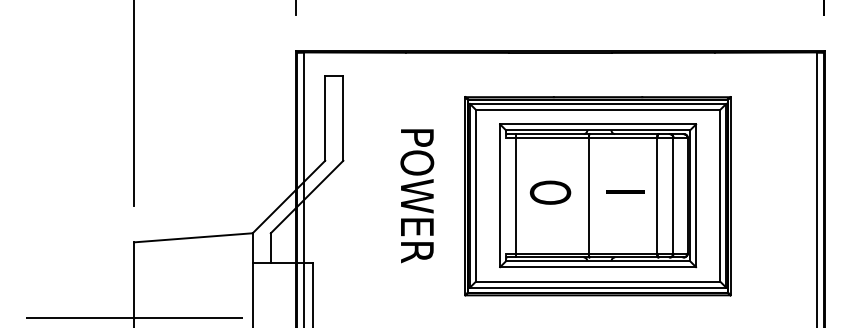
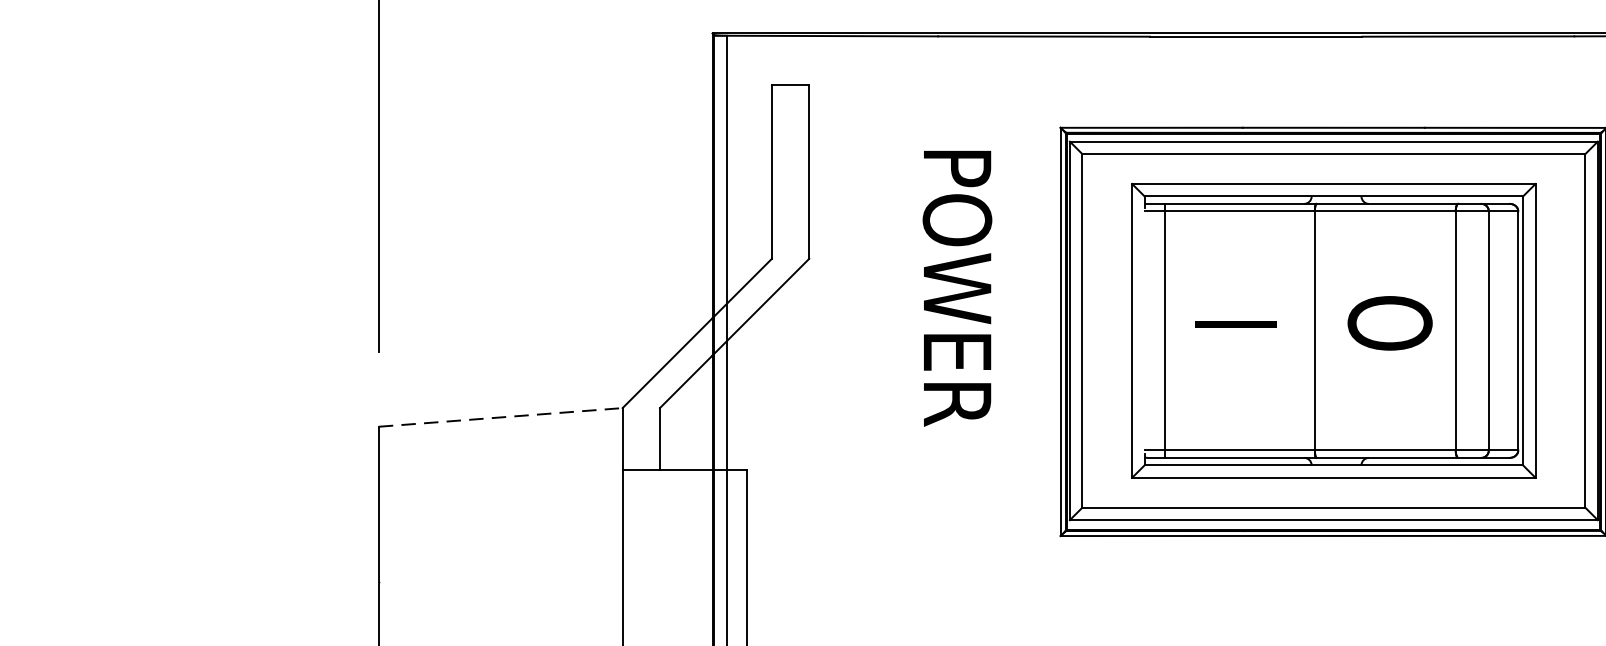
text: (625, 191) -> (1390, 322), I -> O
text: (550, 192) -> (1235, 324), O -> I
text: (417, 196) -> (957, 289), moved
line: (194, 237) -> (502, 416), solid -> dashed
line: (147, 317) -> (405, 581), removed

